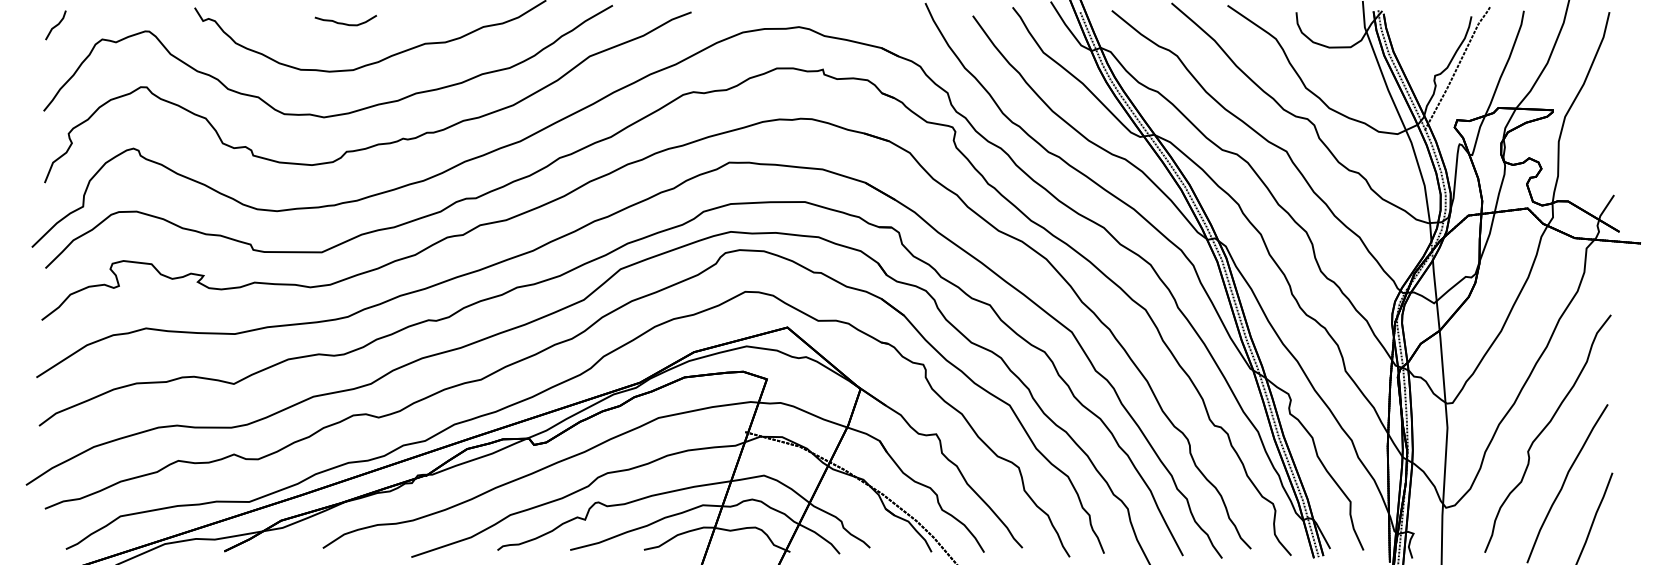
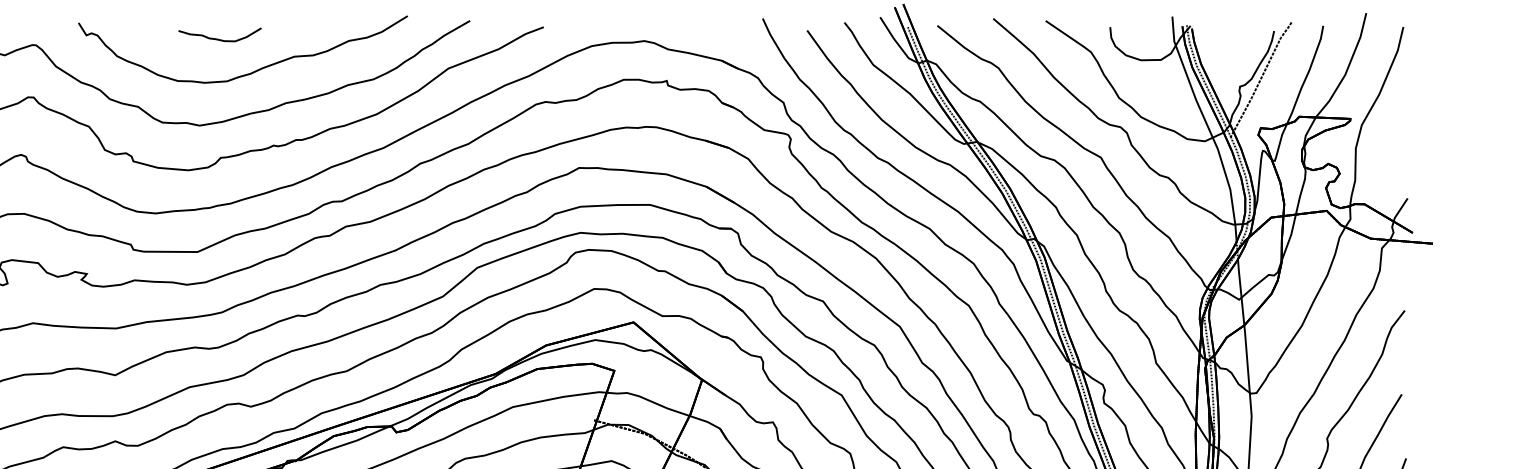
part: (345, 20) -> (219, 34), size x1.43

